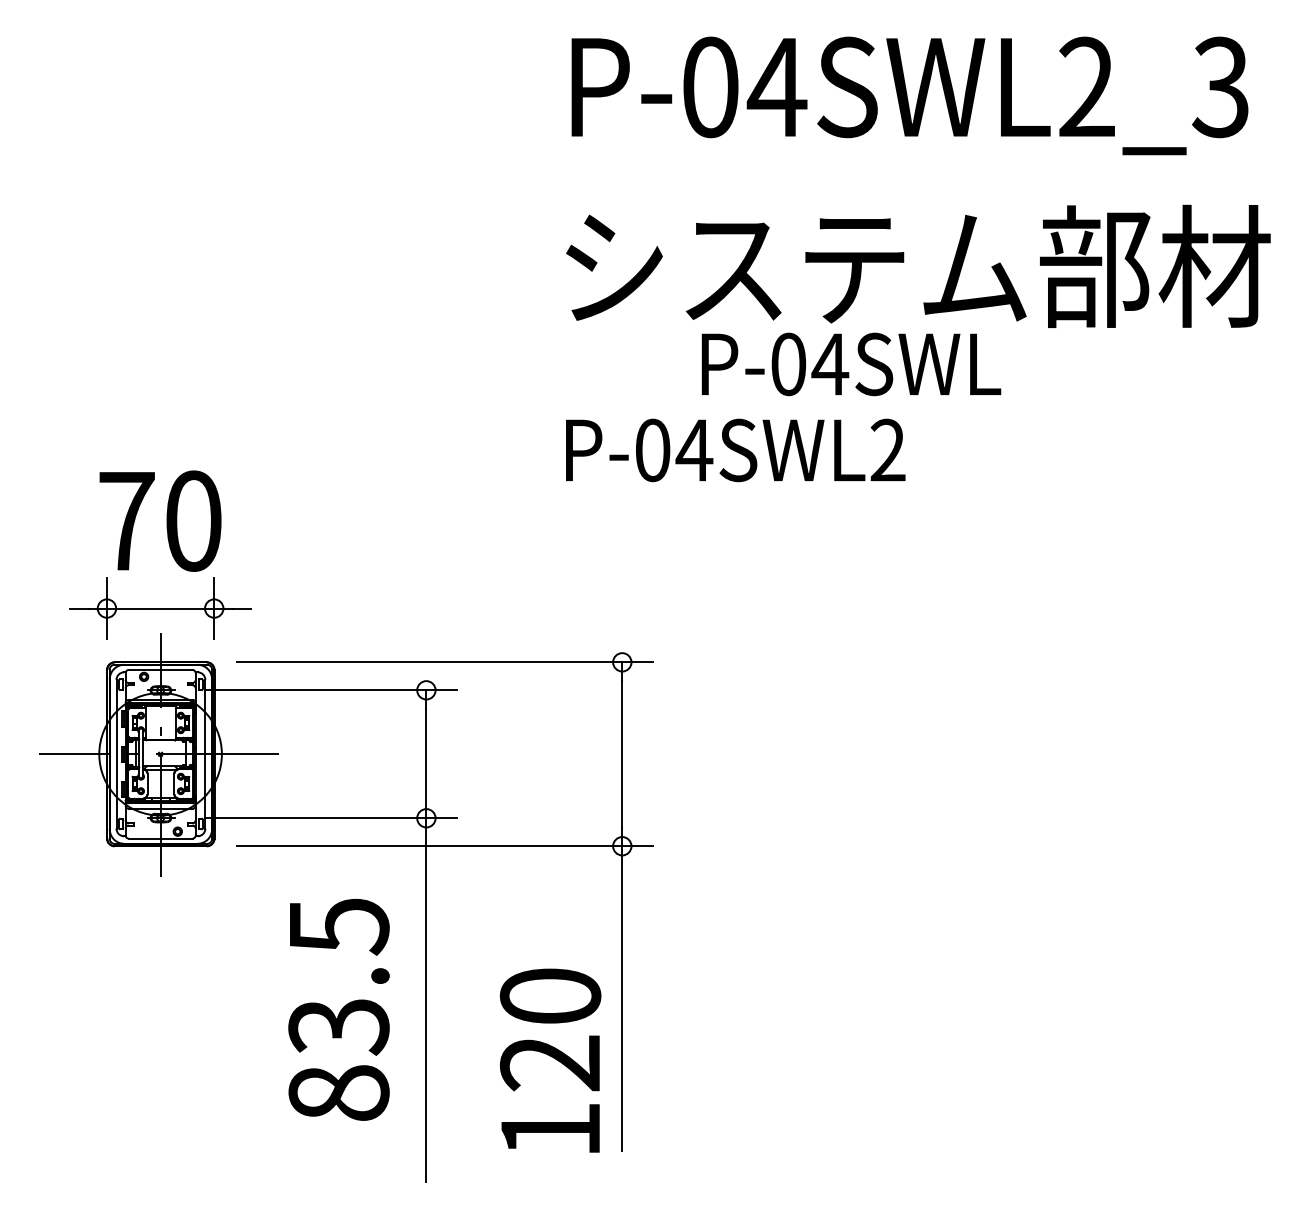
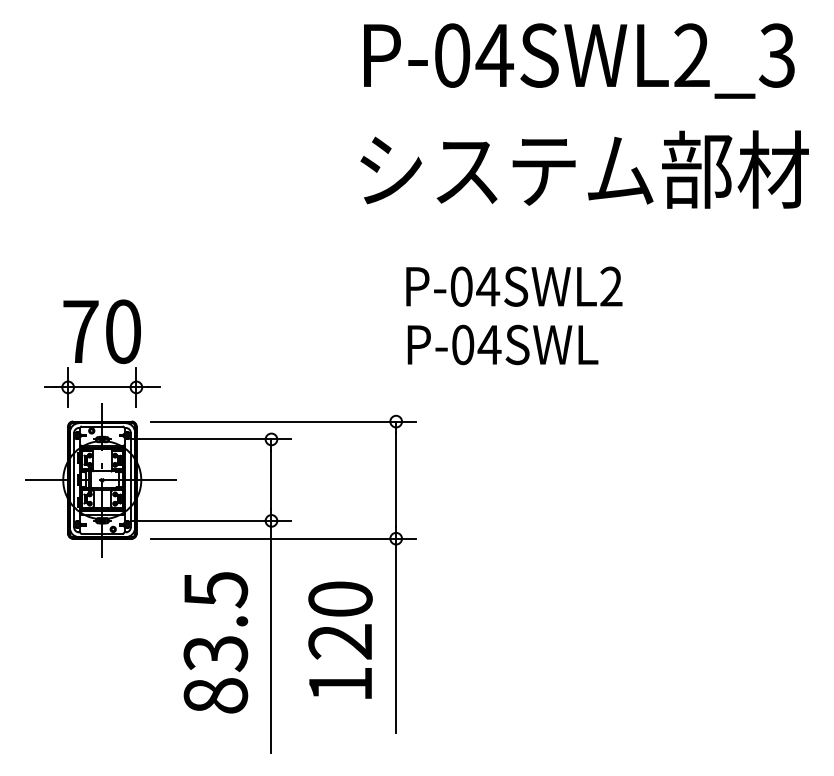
text: (850, 363) -> (502, 344), moved
text: (735, 450) -> (514, 286), moved
text: (550, 1059) -> (340, 639), moved

